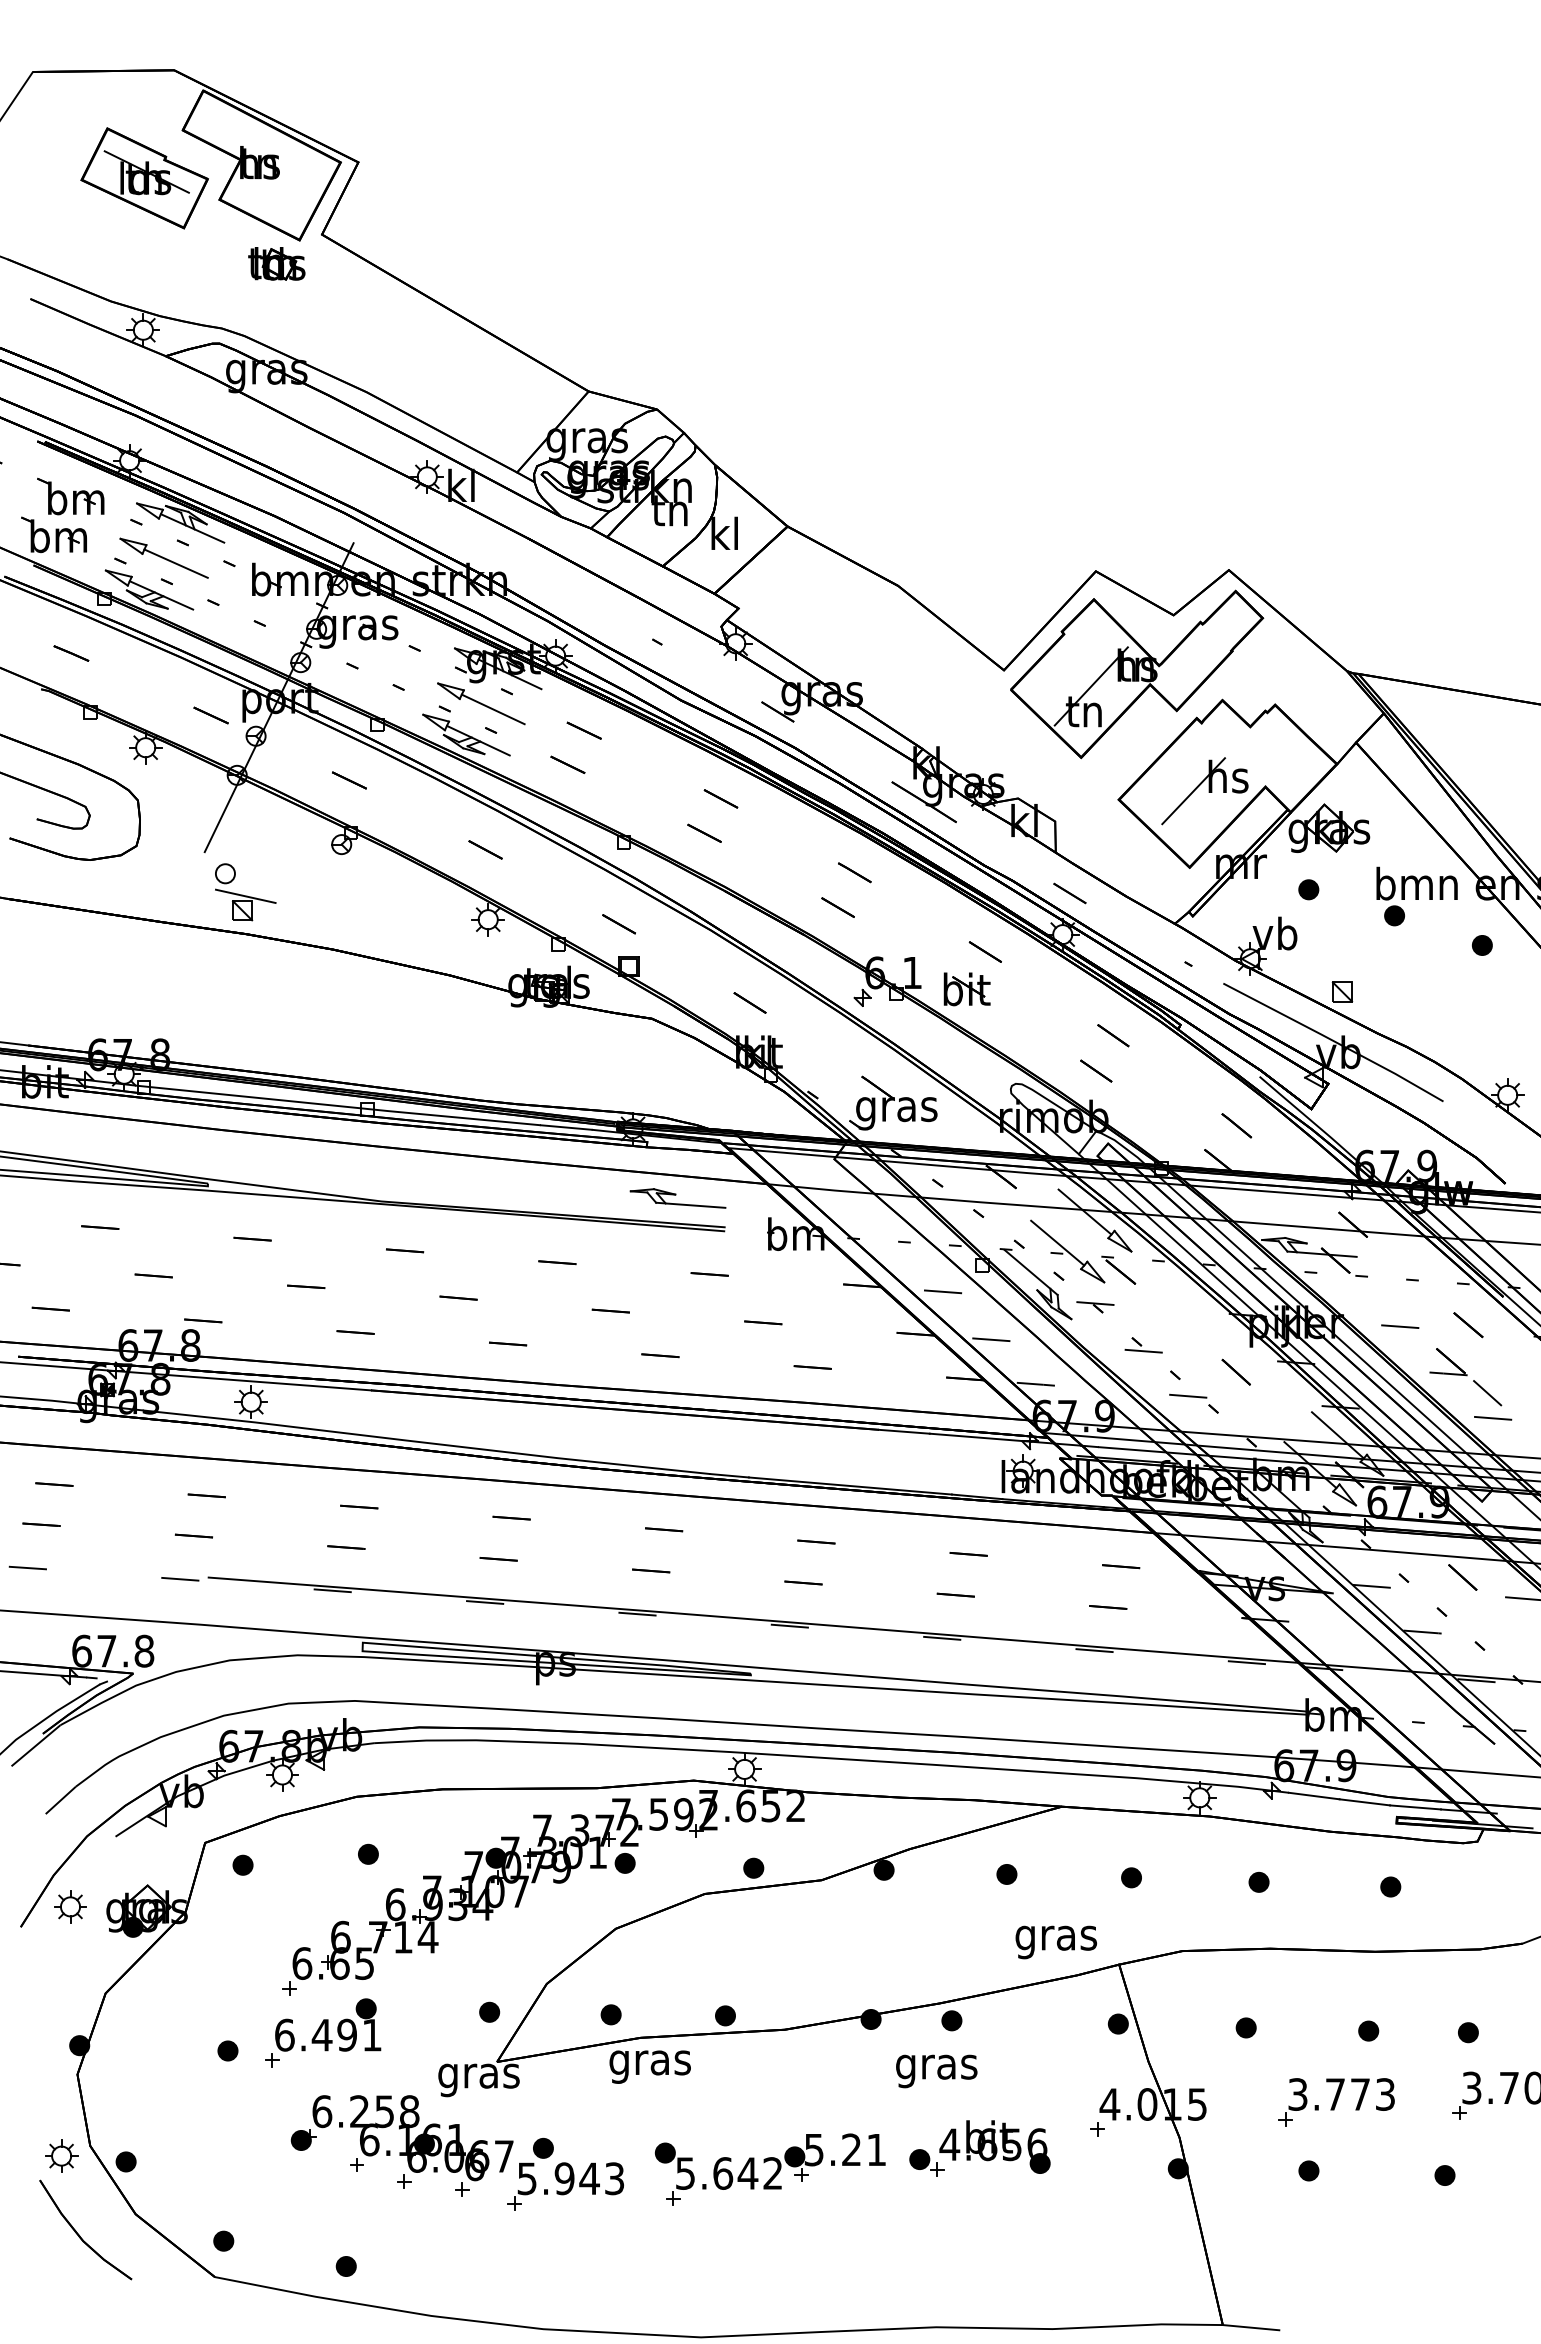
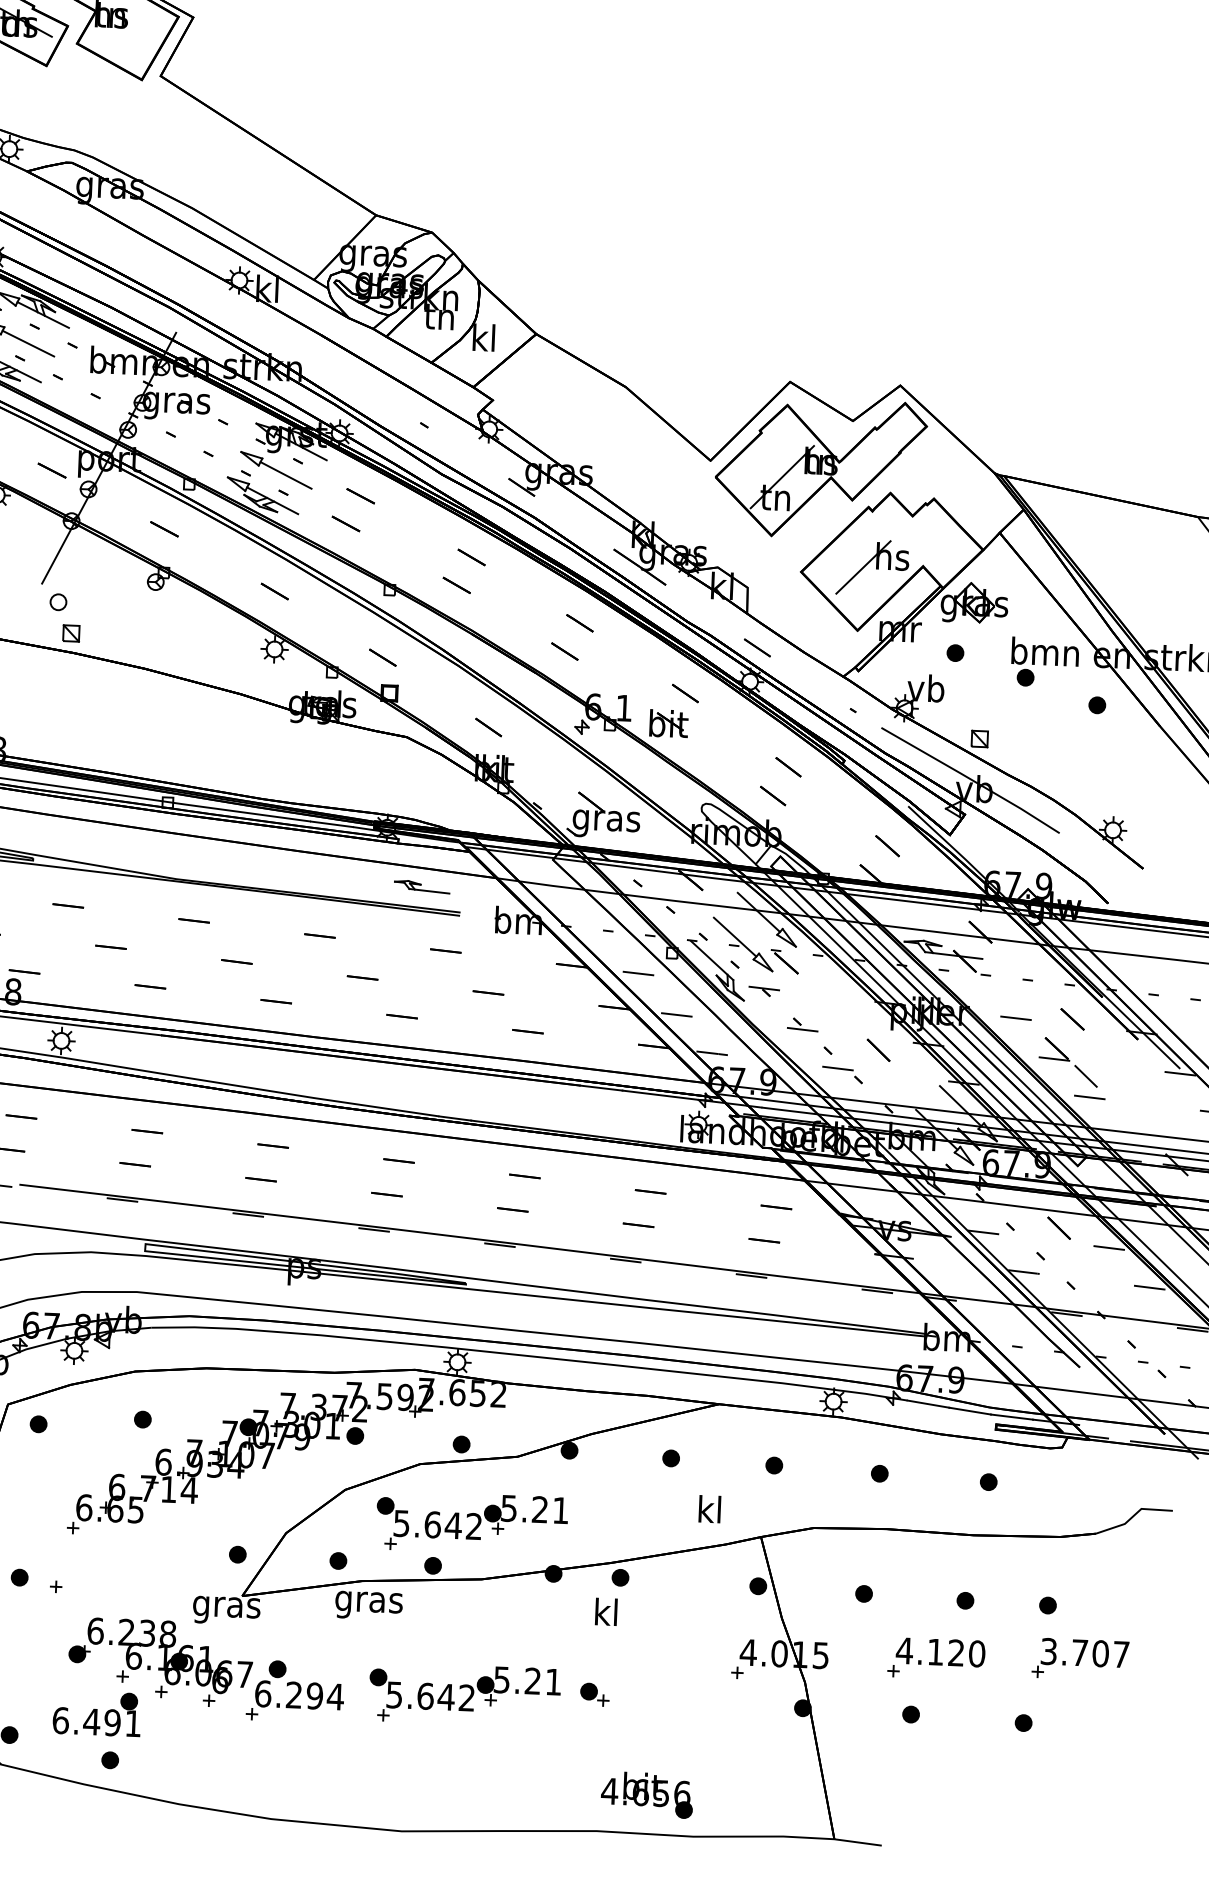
part: (276, 263) -> (121, 98), removed
line: (245, 896) -> (74, 621), removed
part: (677, 1198) -> (421, 886), size x0.7
text: (1056, 1938) -> (710, 1513), gras -> kl
part: (775, 1964) -> (476, 1525), added
part: (328, 2024) -> (97, 1713), moved
text: (936, 2067) -> (606, 1615), gras -> kl
text: (1341, 2094) -> (940, 1652), 3.773 -> 4.120
text: (385, 2111) -> (148, 1633), 6.258 -> 6.238
part: (994, 2146) -> (646, 1794), moved
text: (570, 2178) -> (299, 1695), 5.943 -> 6.294

